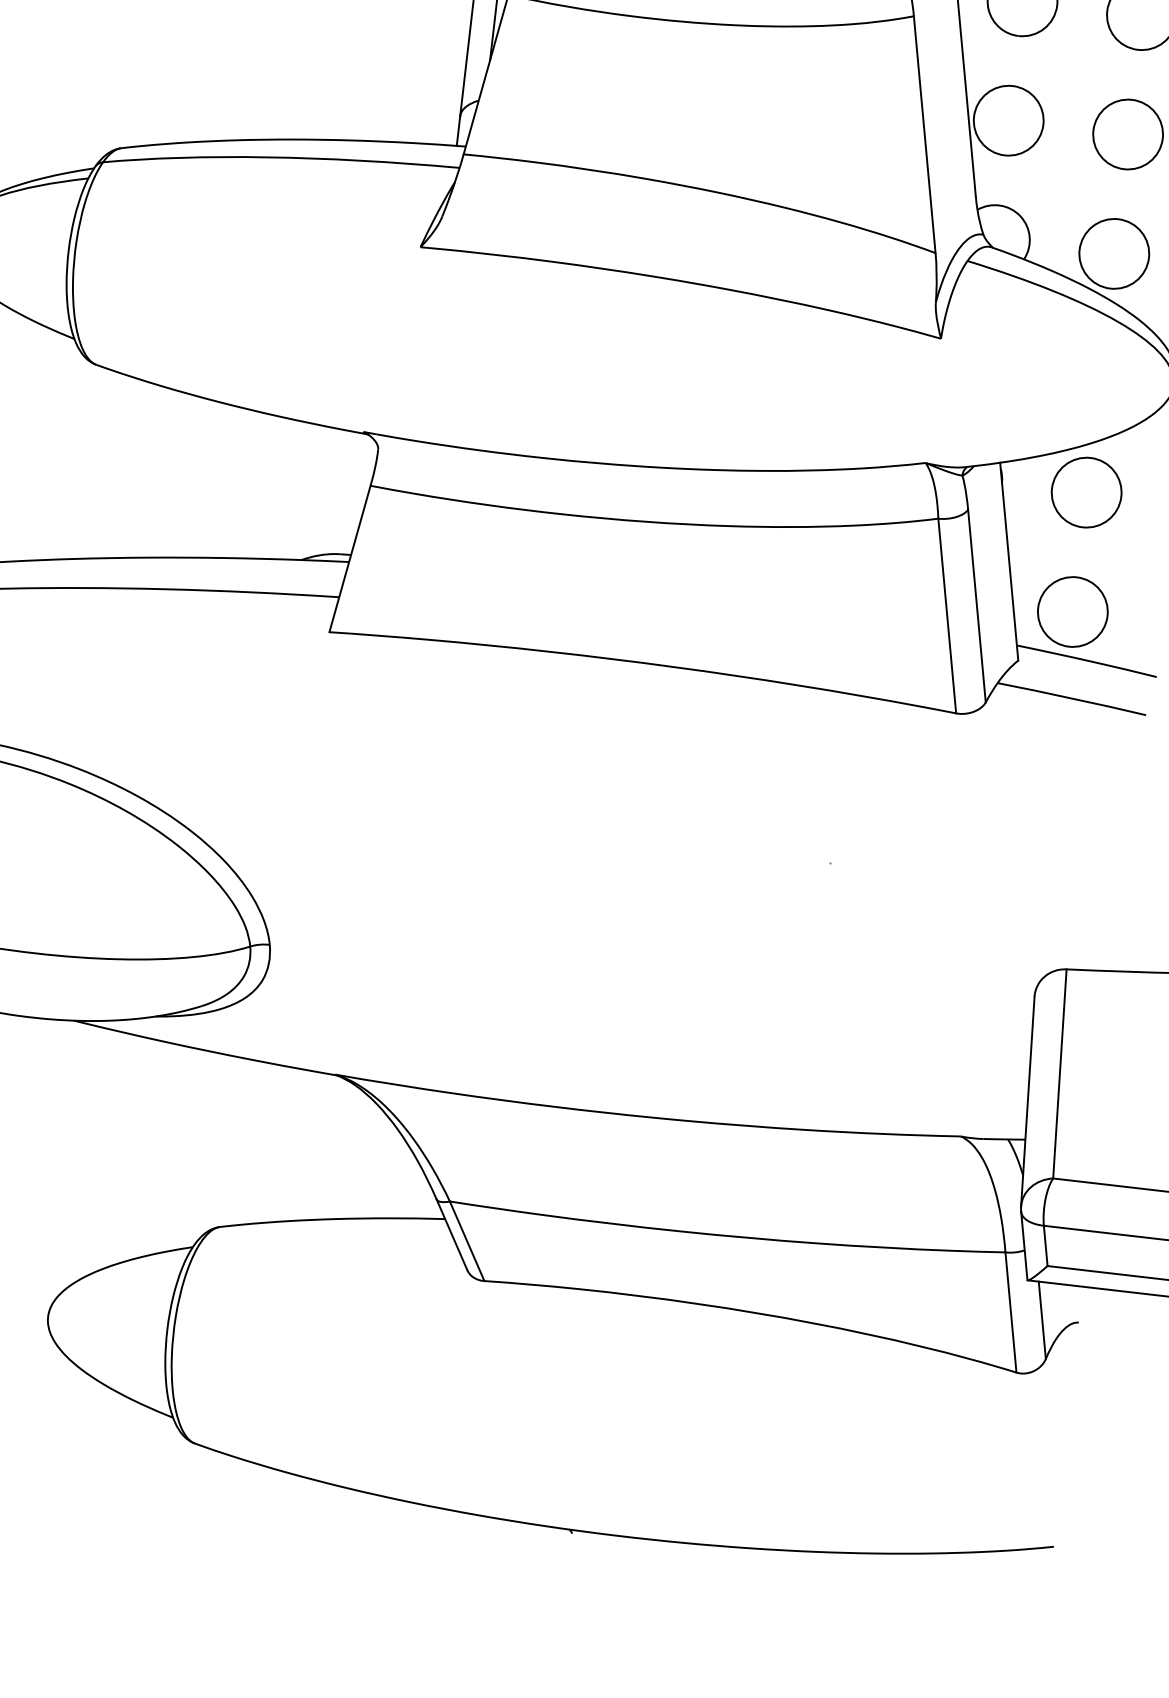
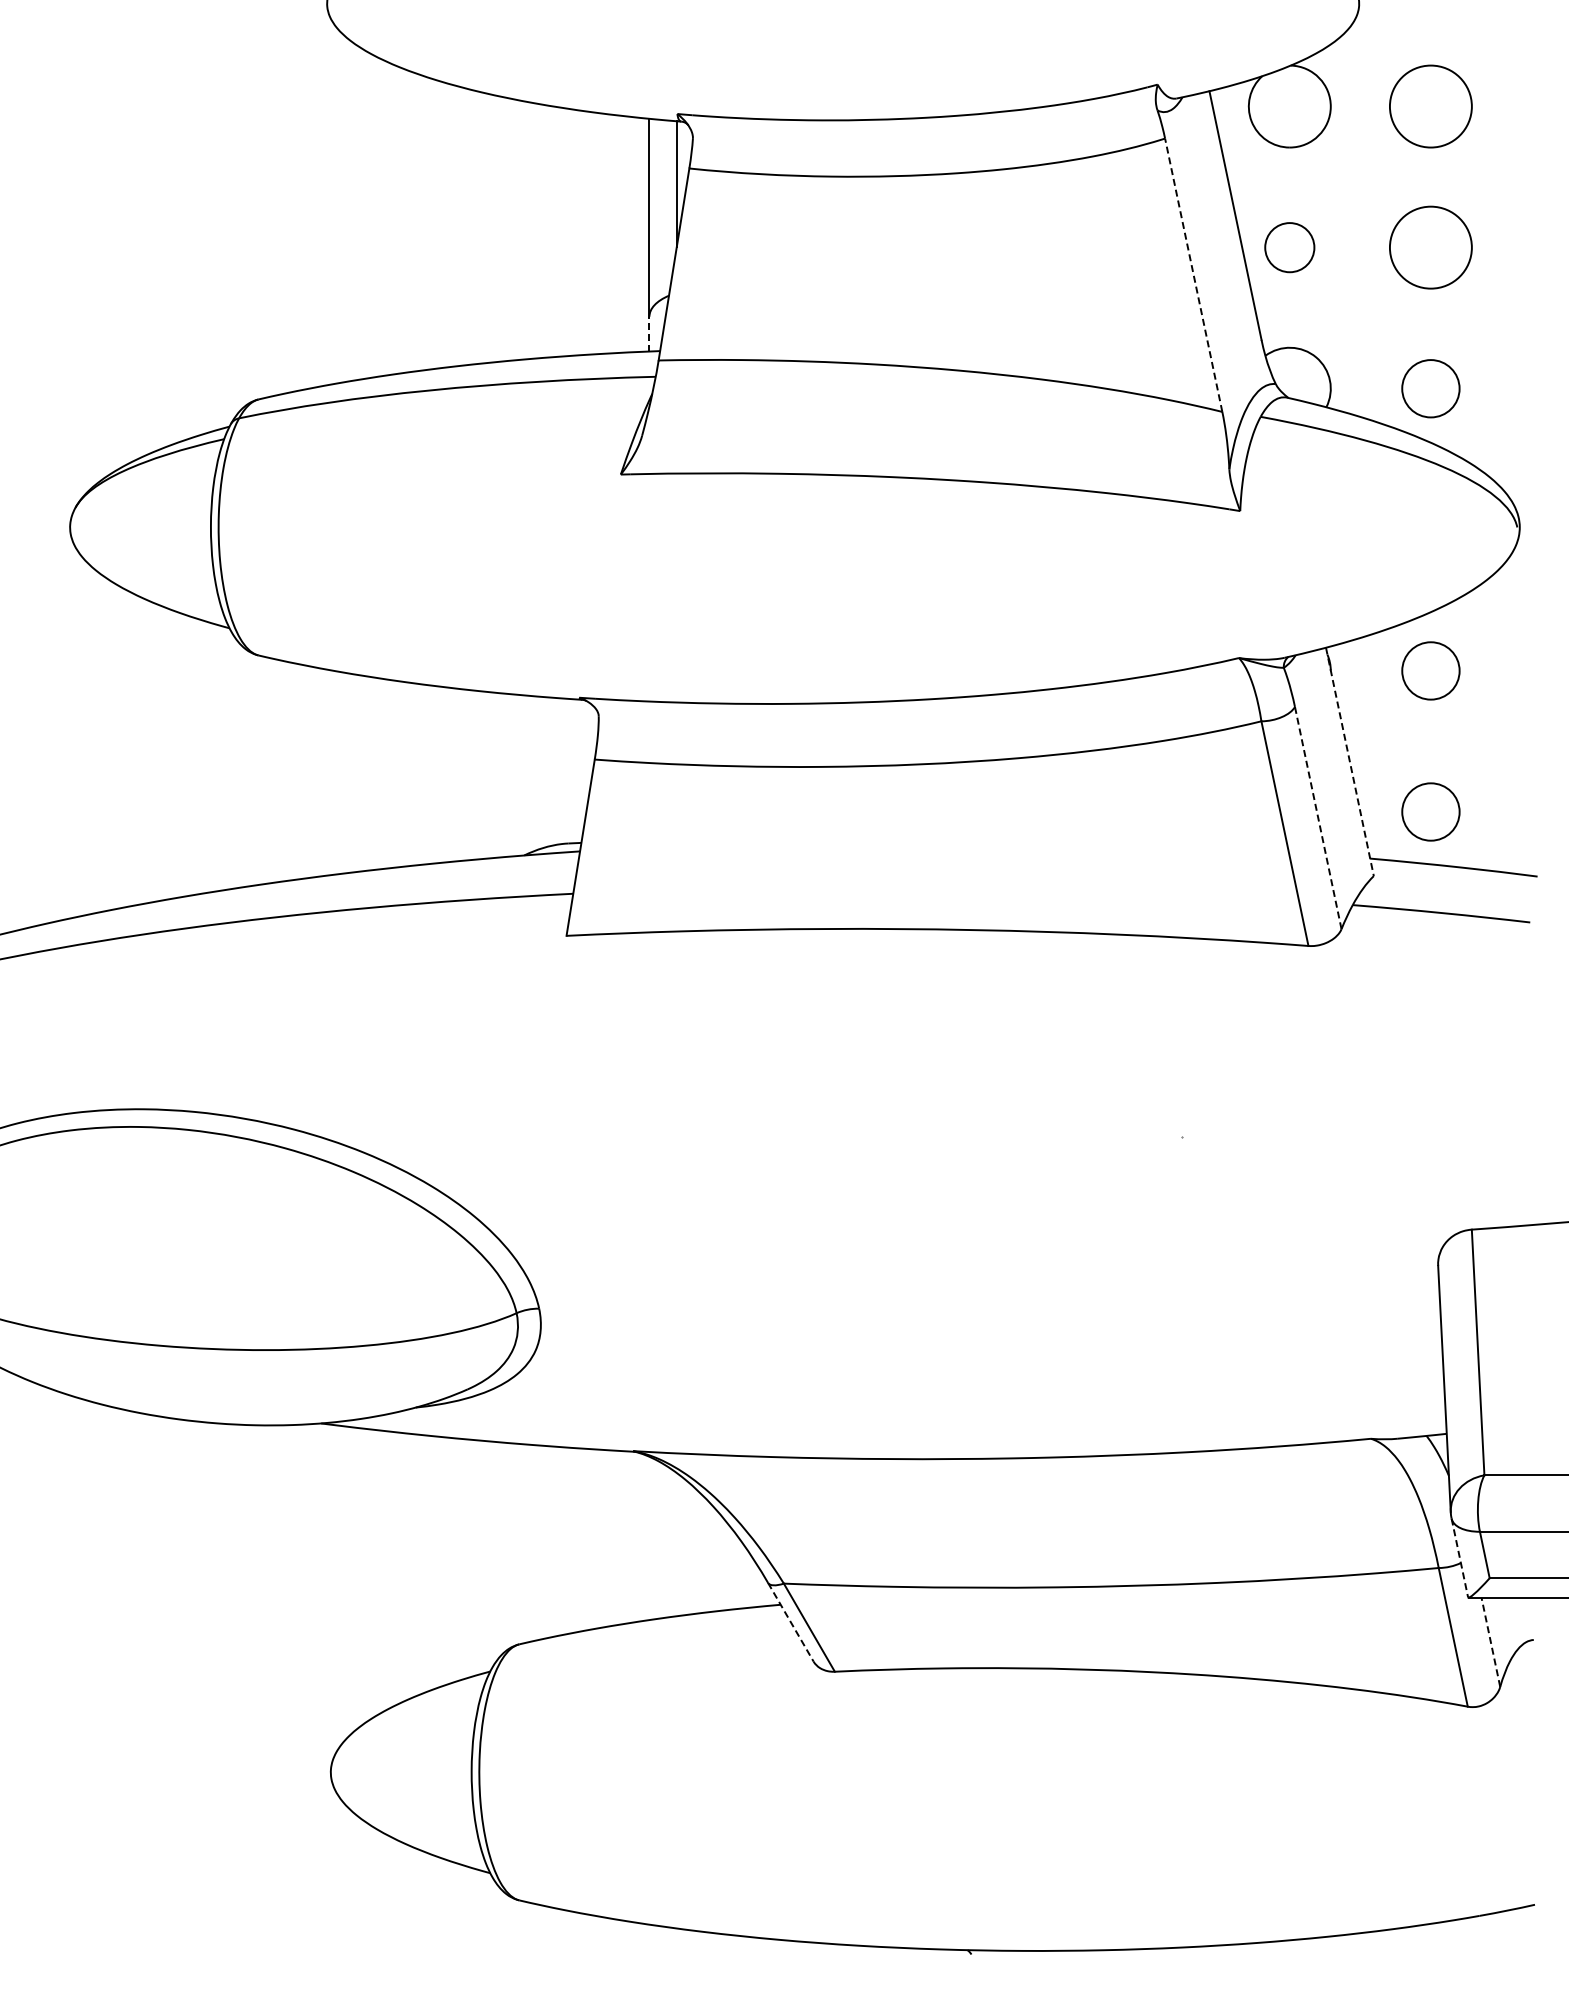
circle: (1008, 120) -> (1289, 247), size x0.6
line: (458, 130) -> (649, 333), solid -> dashed
line: (924, 134) -> (1193, 275), solid -> dashed
circle: (1113, 253) -> (1430, 388), size x0.7
circle: (1086, 492) -> (1430, 670), size x0.7
line: (1008, 561) -> (1349, 761), solid -> dashed
line: (977, 606) -> (1318, 818), solid -> dashed
circle: (1072, 611) -> (1430, 811), size x0.7
line: (452, 1235) -> (791, 1622), solid -> dashed
line: (1023, 1246) -> (1459, 1558), solid -> dashed
line: (1041, 1320) -> (1490, 1642), solid -> dashed

